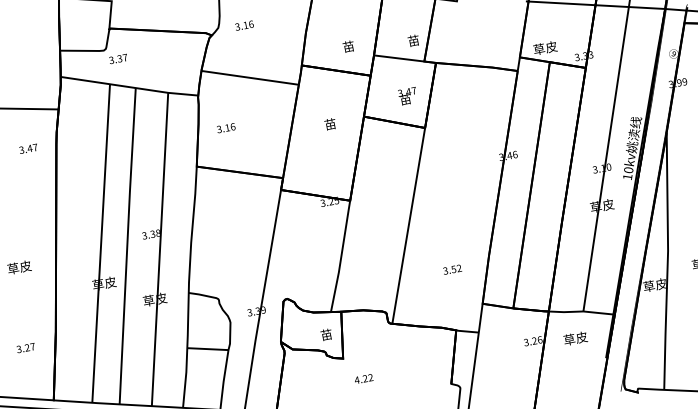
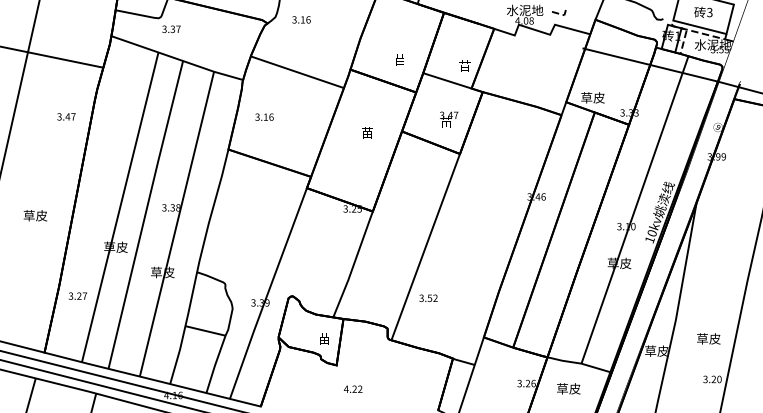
text: (28, 148) -> (66, 116), moved
text: (452, 268) -> (428, 297), moved
text: (25, 347) -> (77, 295), moved

